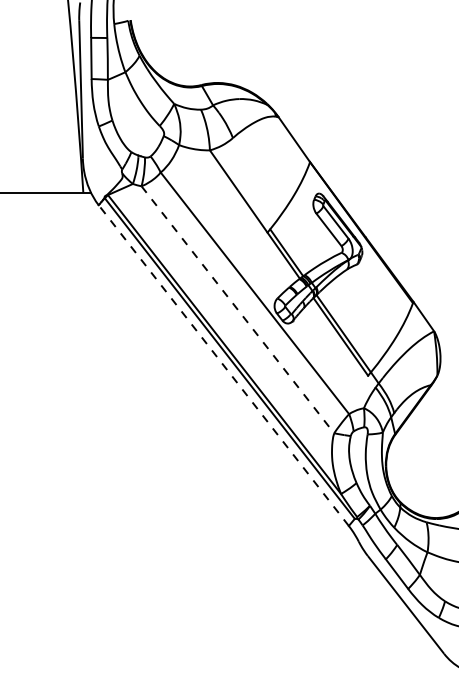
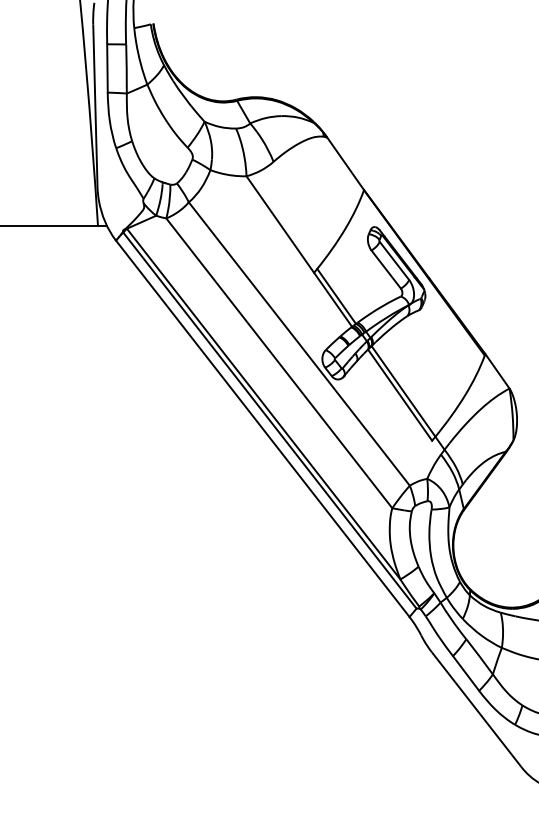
line: (237, 309) -> (278, 363), dashed -> solid
line: (223, 365) -> (262, 428), dashed -> solid

